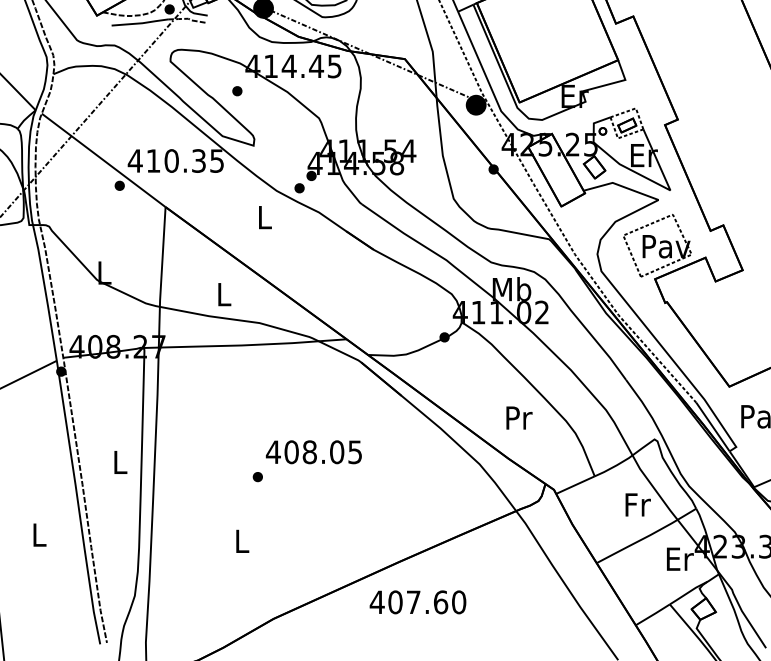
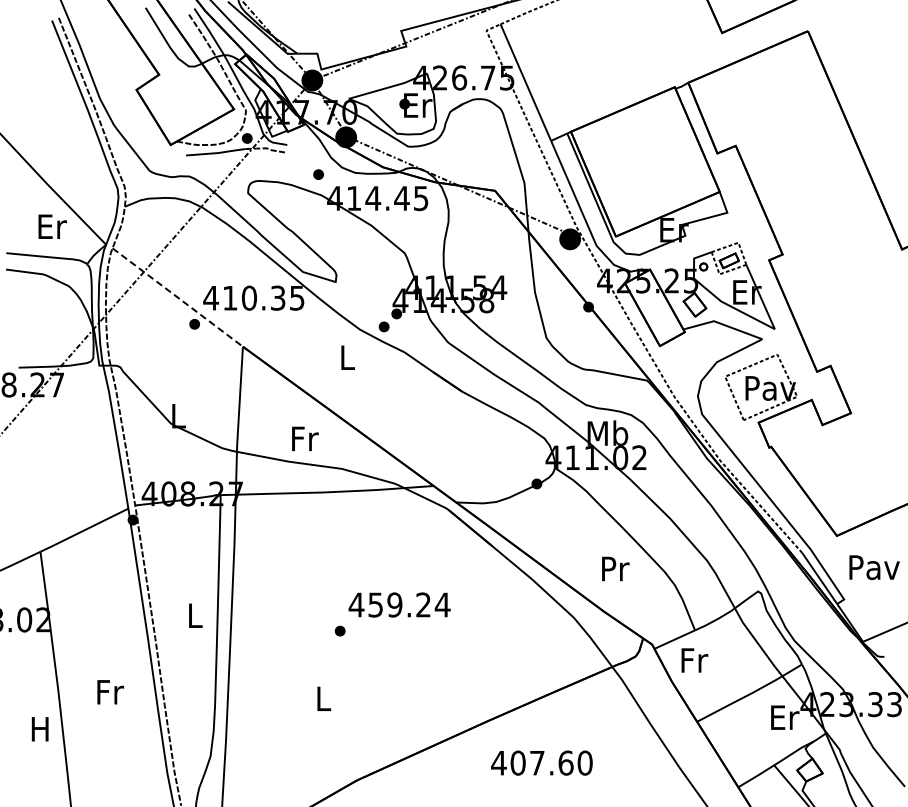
part: (237, 91) -> (318, 174), moved
line: (104, 161) -> (178, 298), solid -> dashed
text: (224, 294) -> (305, 438), L -> Fr
text: (323, 451) -> (409, 604), 408.05 -> 459.24
text: (637, 504) -> (694, 660), moved
text: (39, 535) -> (110, 692), L -> Fr
text: (417, 601) -> (541, 762), moved

